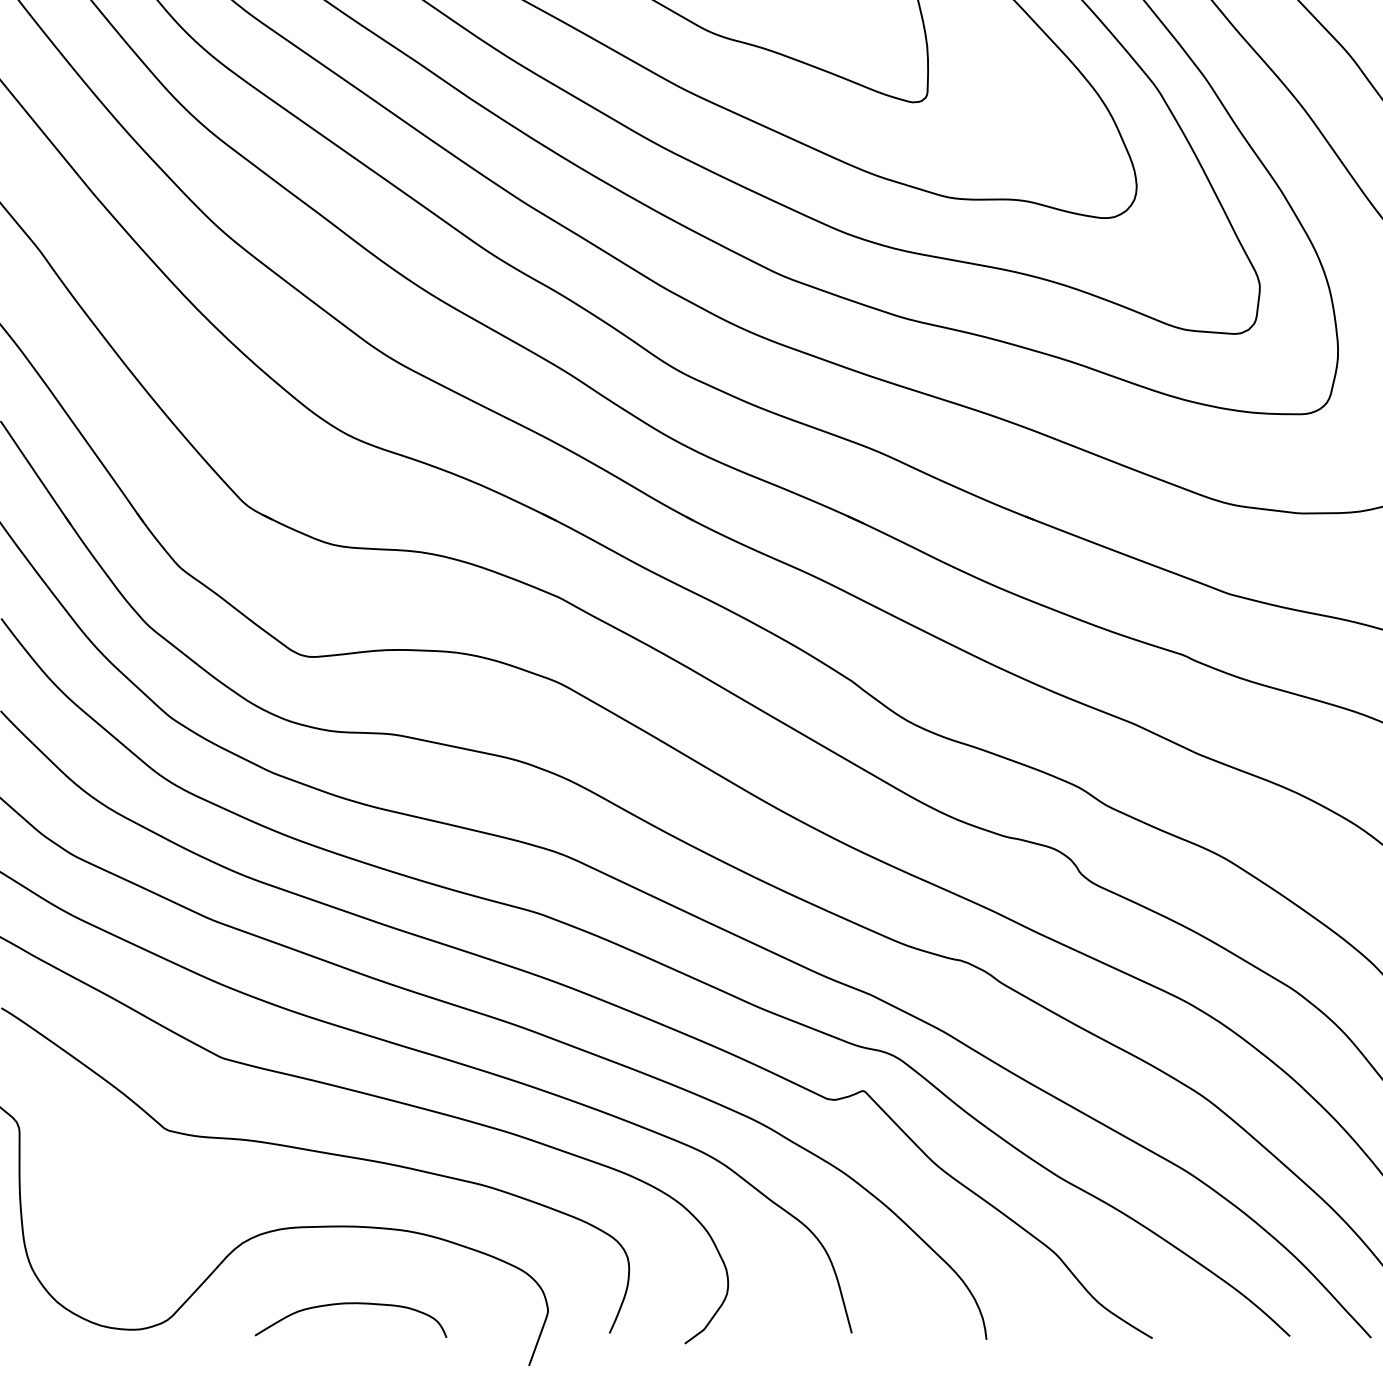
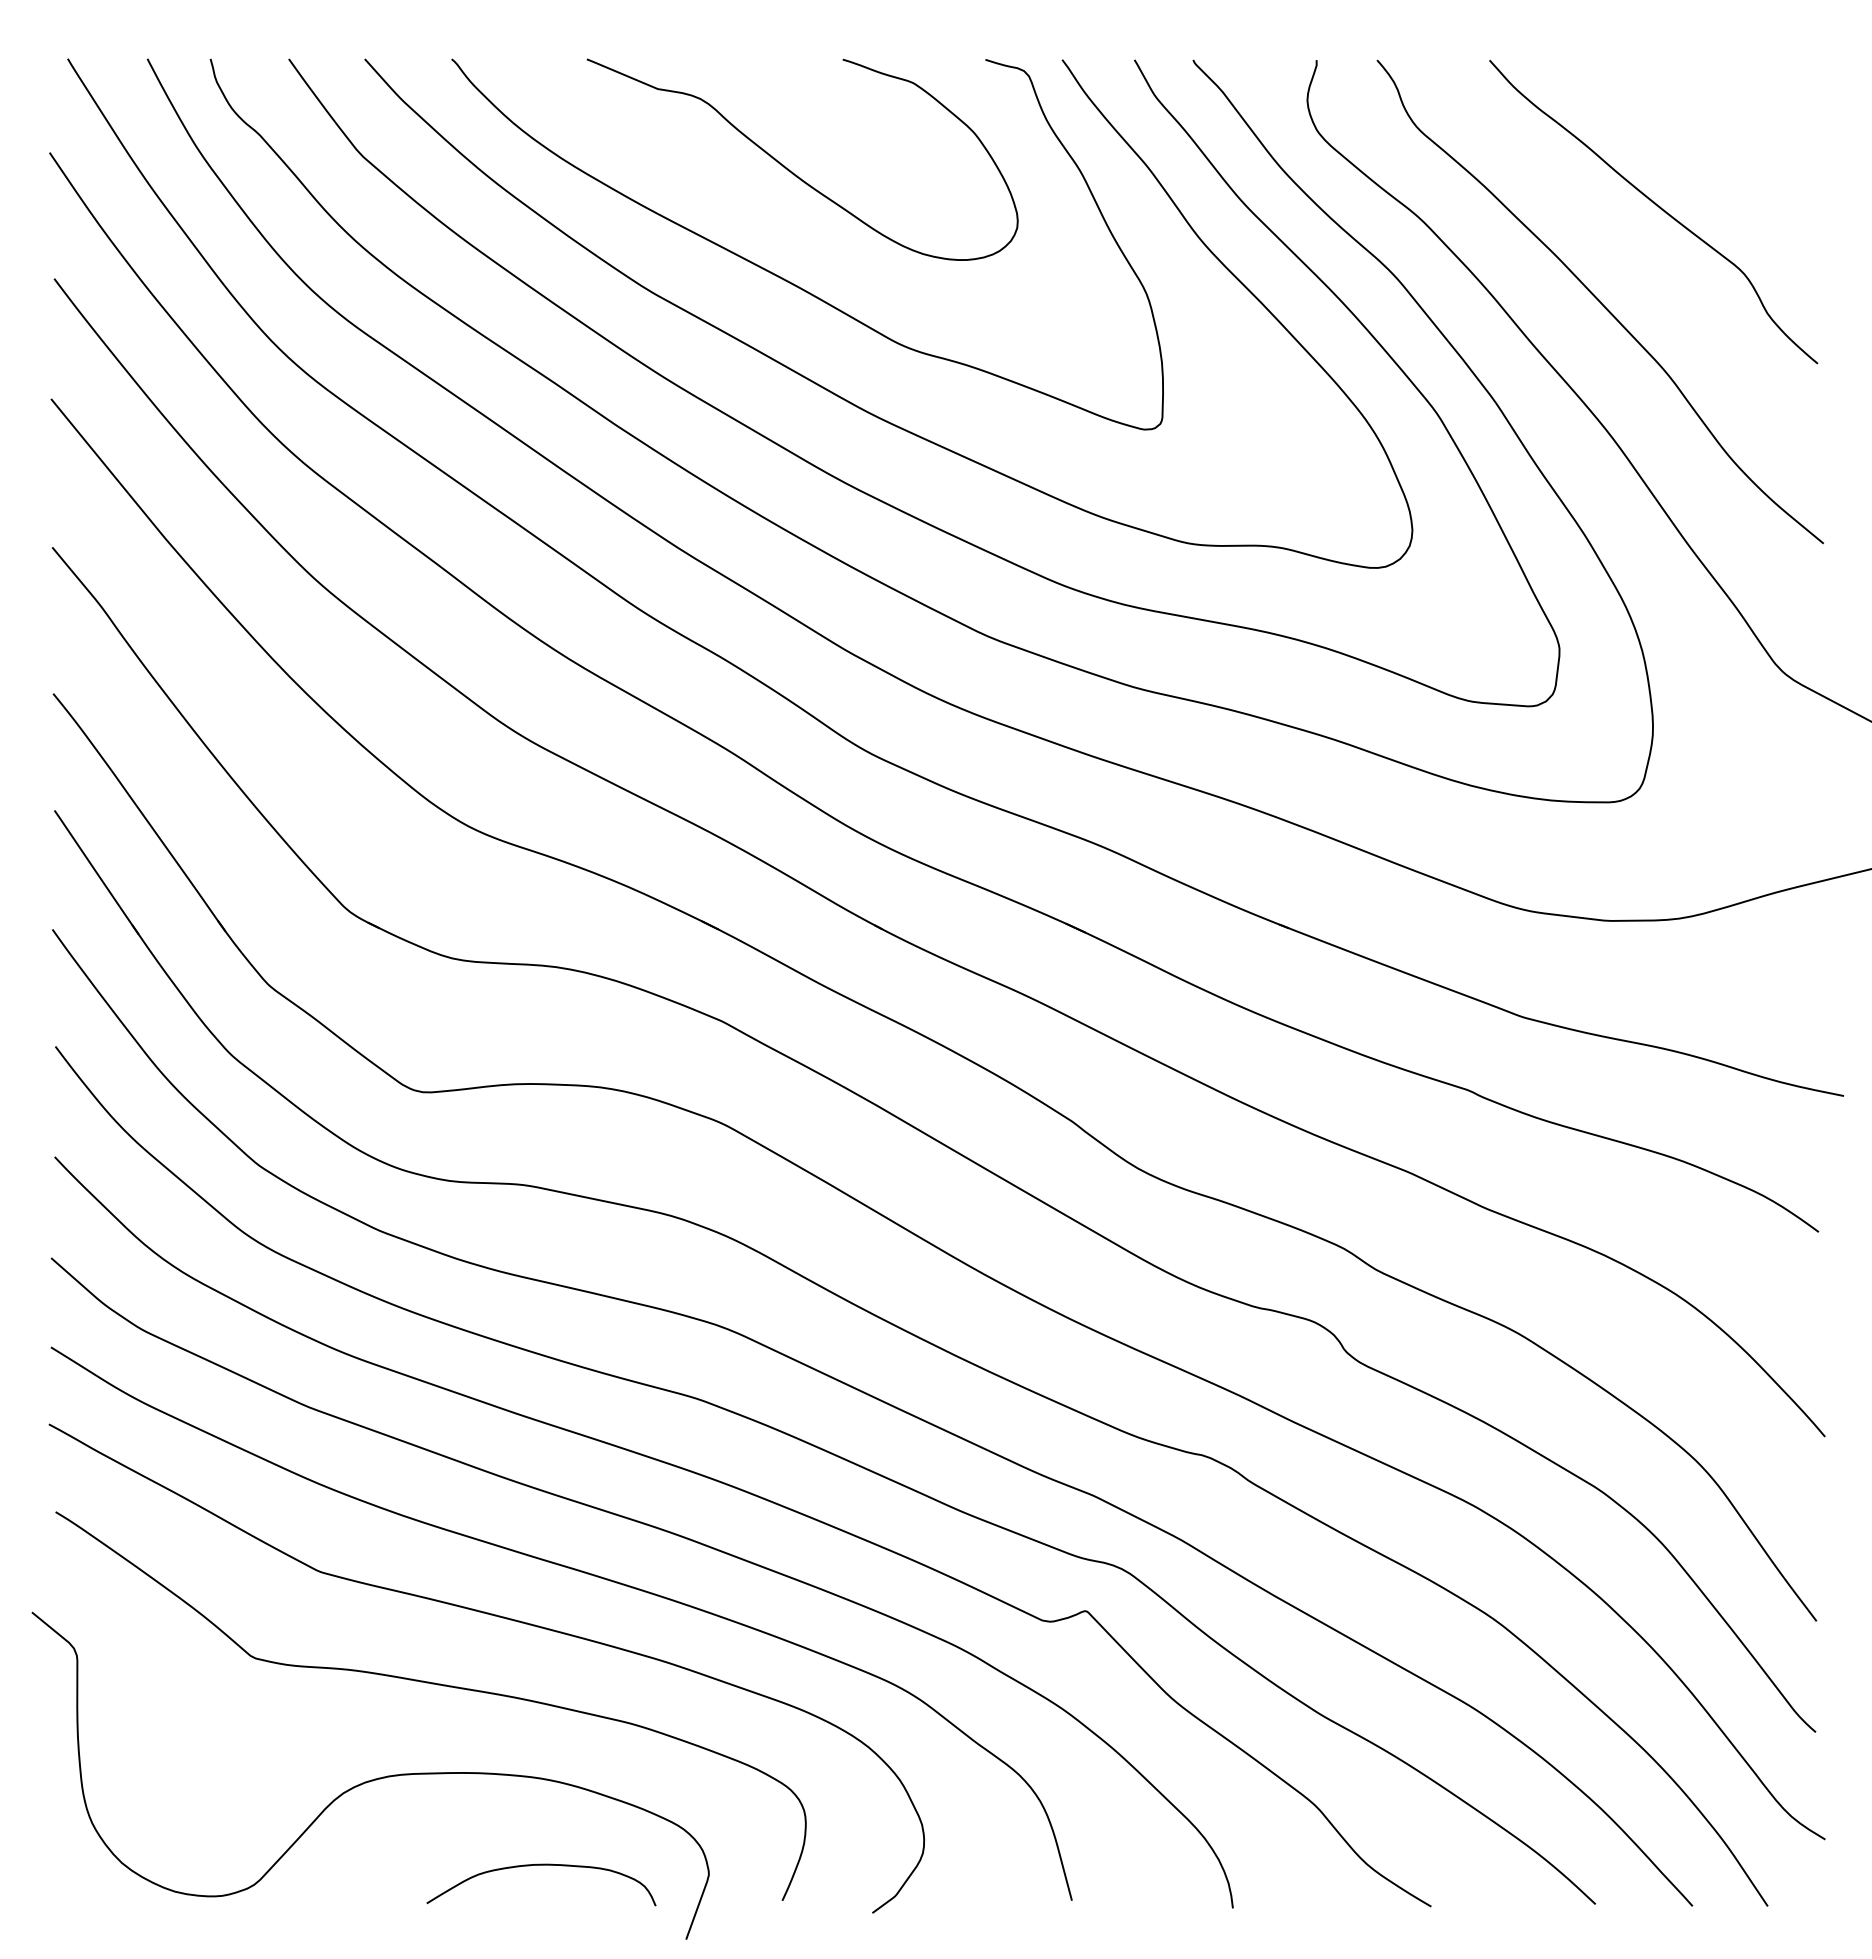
curve: (351, 1303) -> (541, 1865), moved

